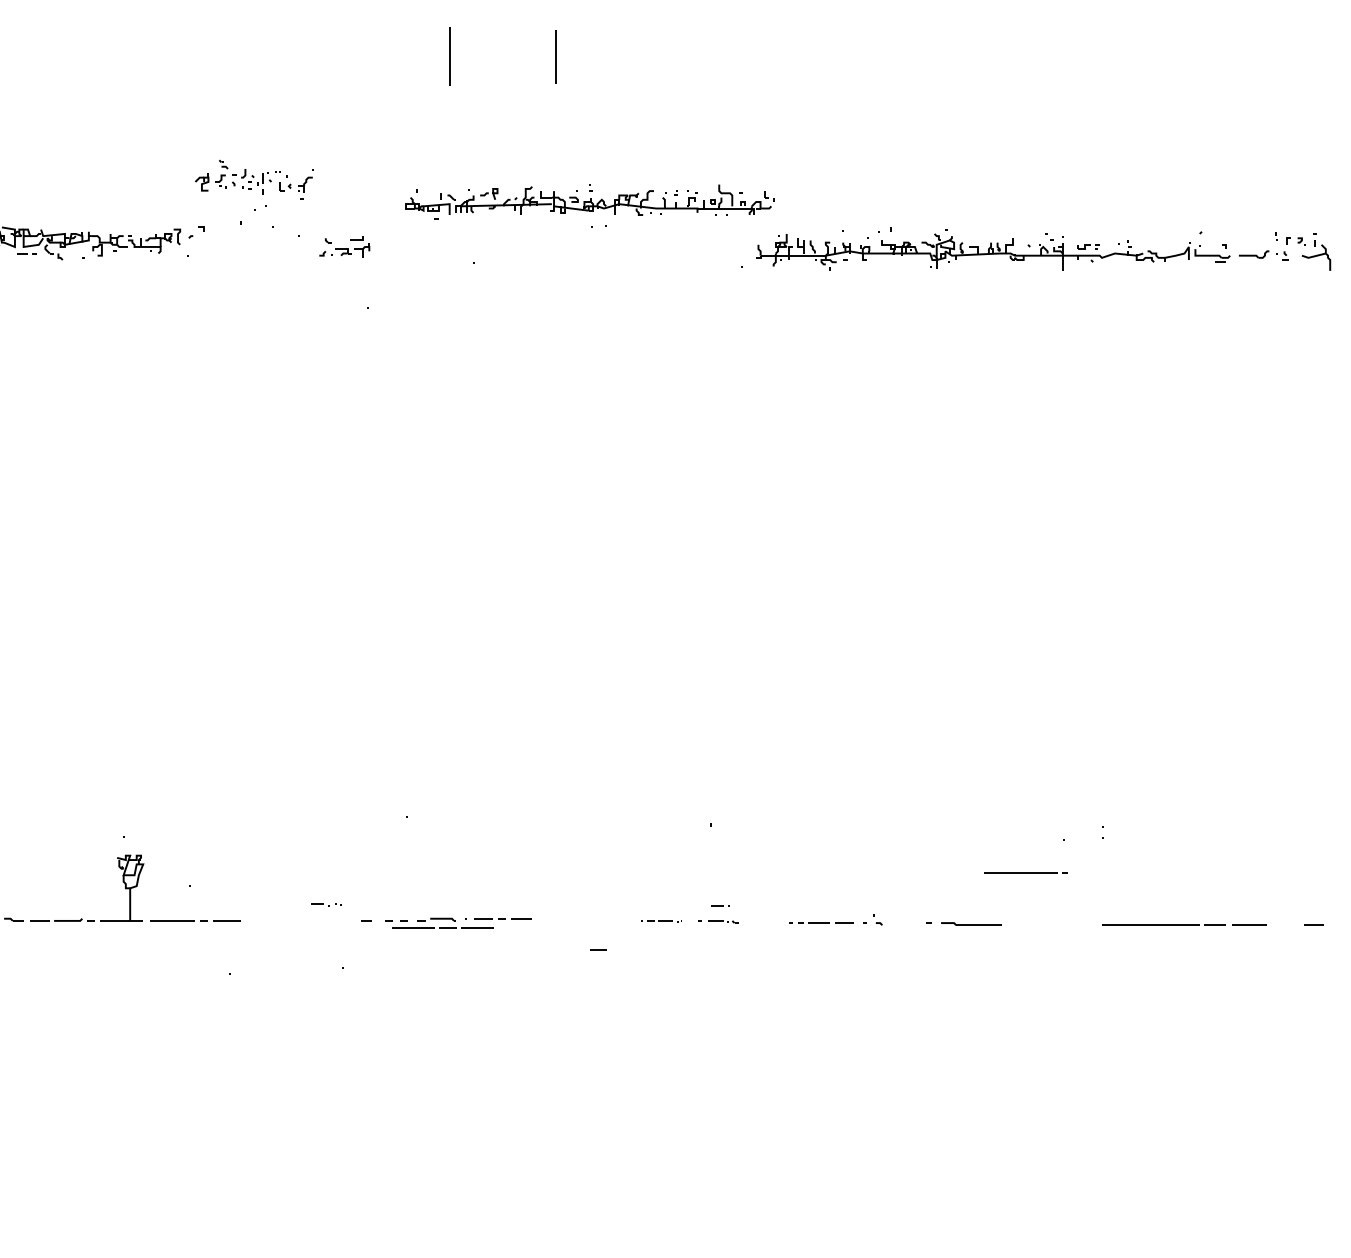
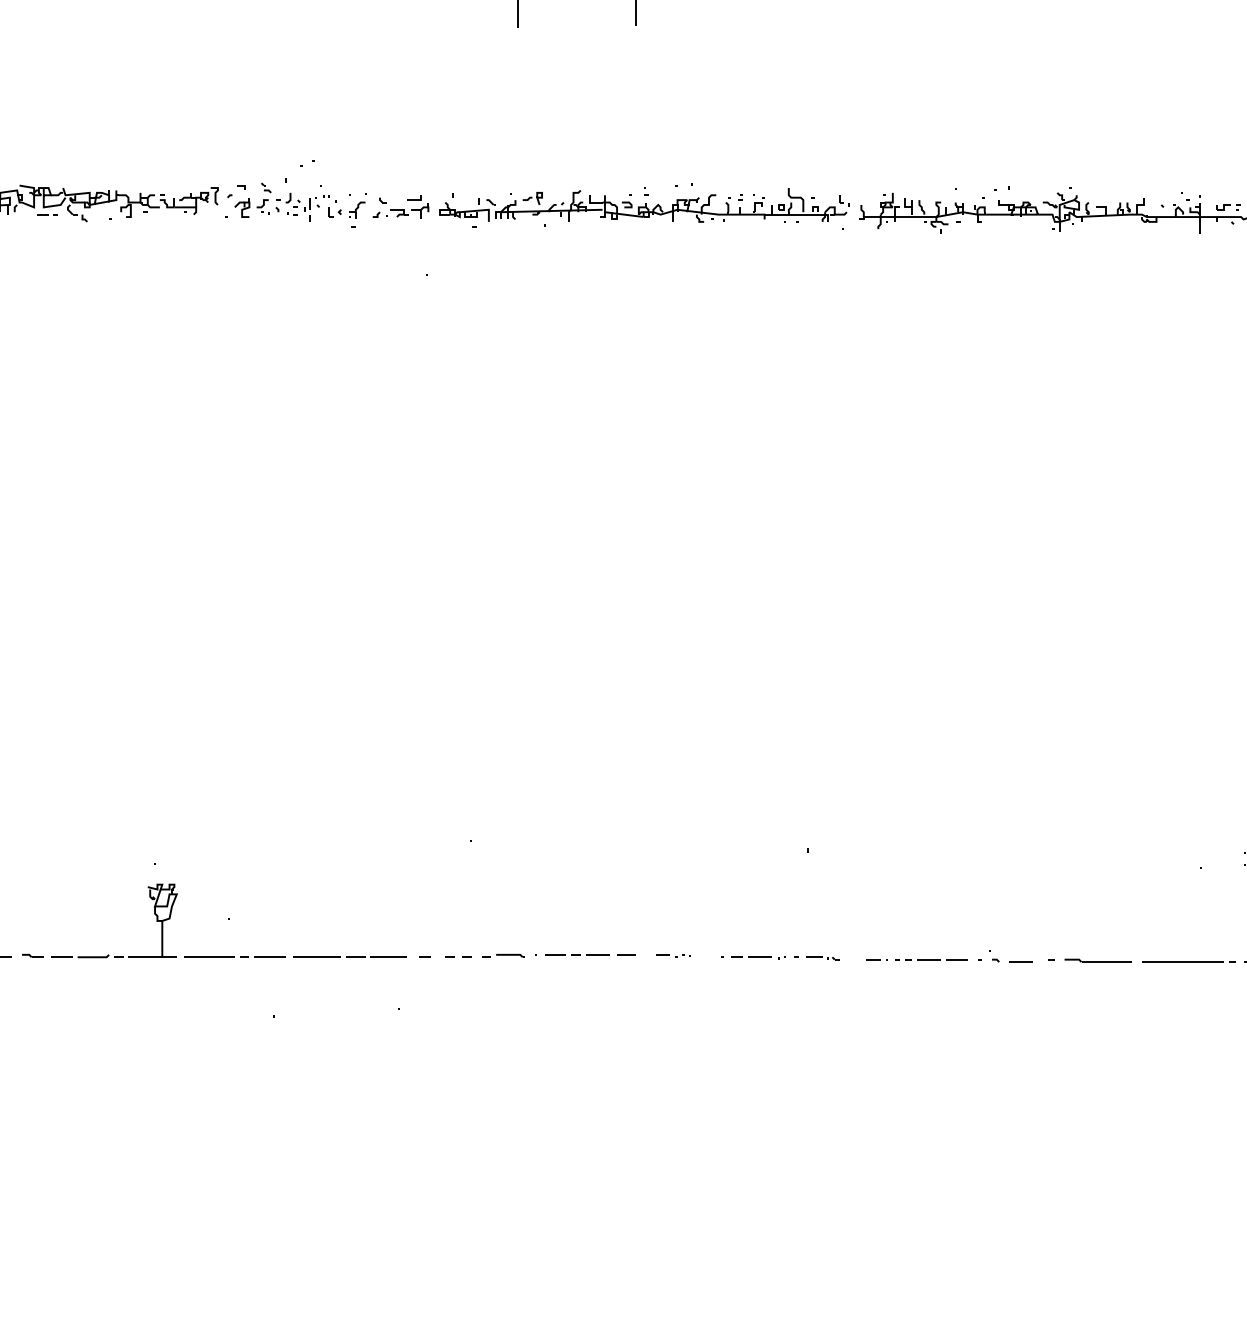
part: (254, 179) -> (300, 204), moved
part: (589, 201) -> (644, 206), moved
line: (1025, 872) -> (1188, 961), moved
part: (326, 904) -> (673, 955), moved
line: (720, 905) -> (877, 959), moved
part: (661, 921) -> (753, 957), size x1.43
line: (901, 924) -> (1020, 961), added
line: (442, 927) -> (349, 956), moved
line: (598, 949) -> (626, 954), moved

